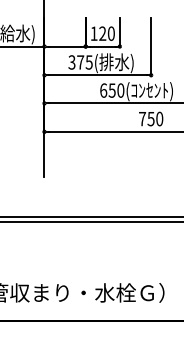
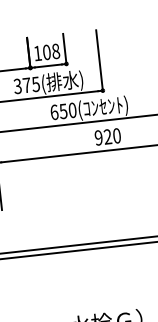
text: (106, 33) -> (50, 51), 120 -> 108
text: (146, 118) -> (102, 136), 750 -> 920

